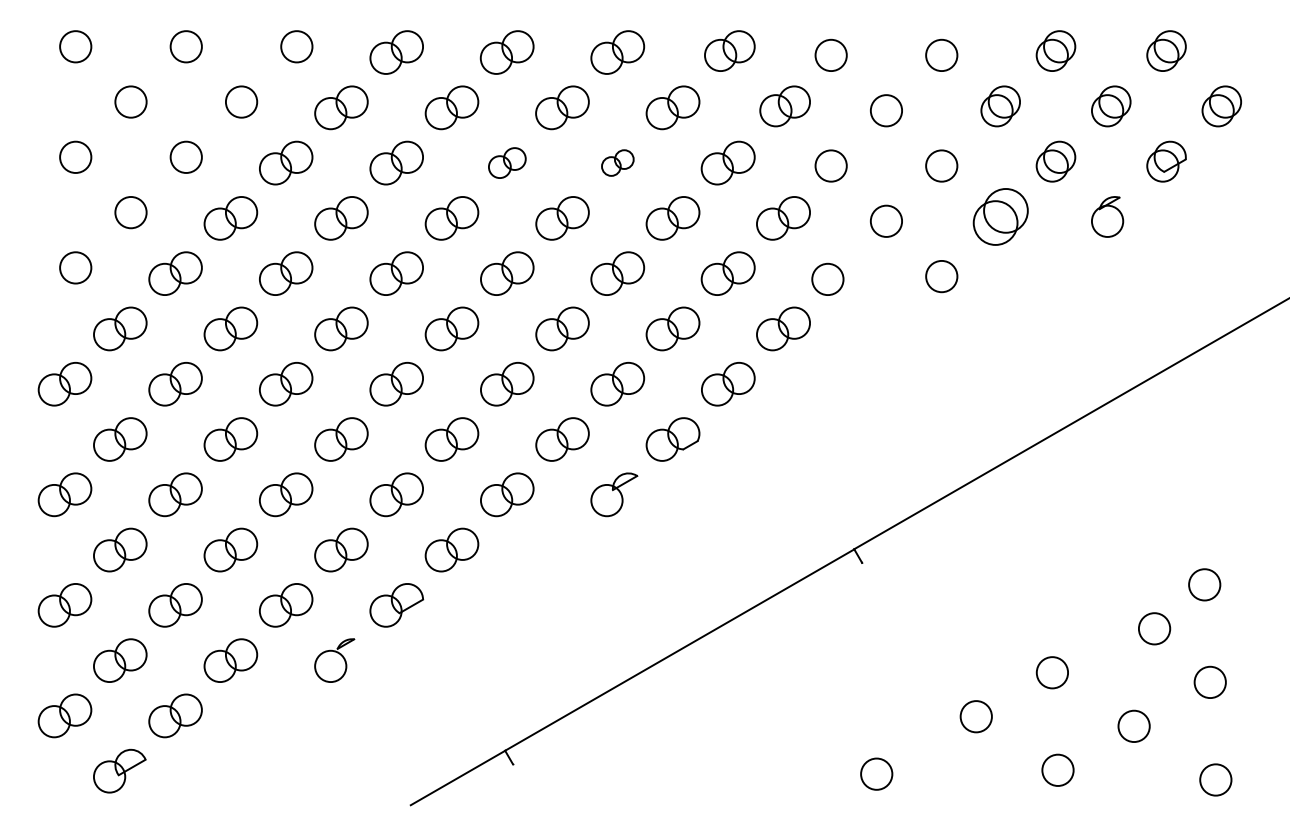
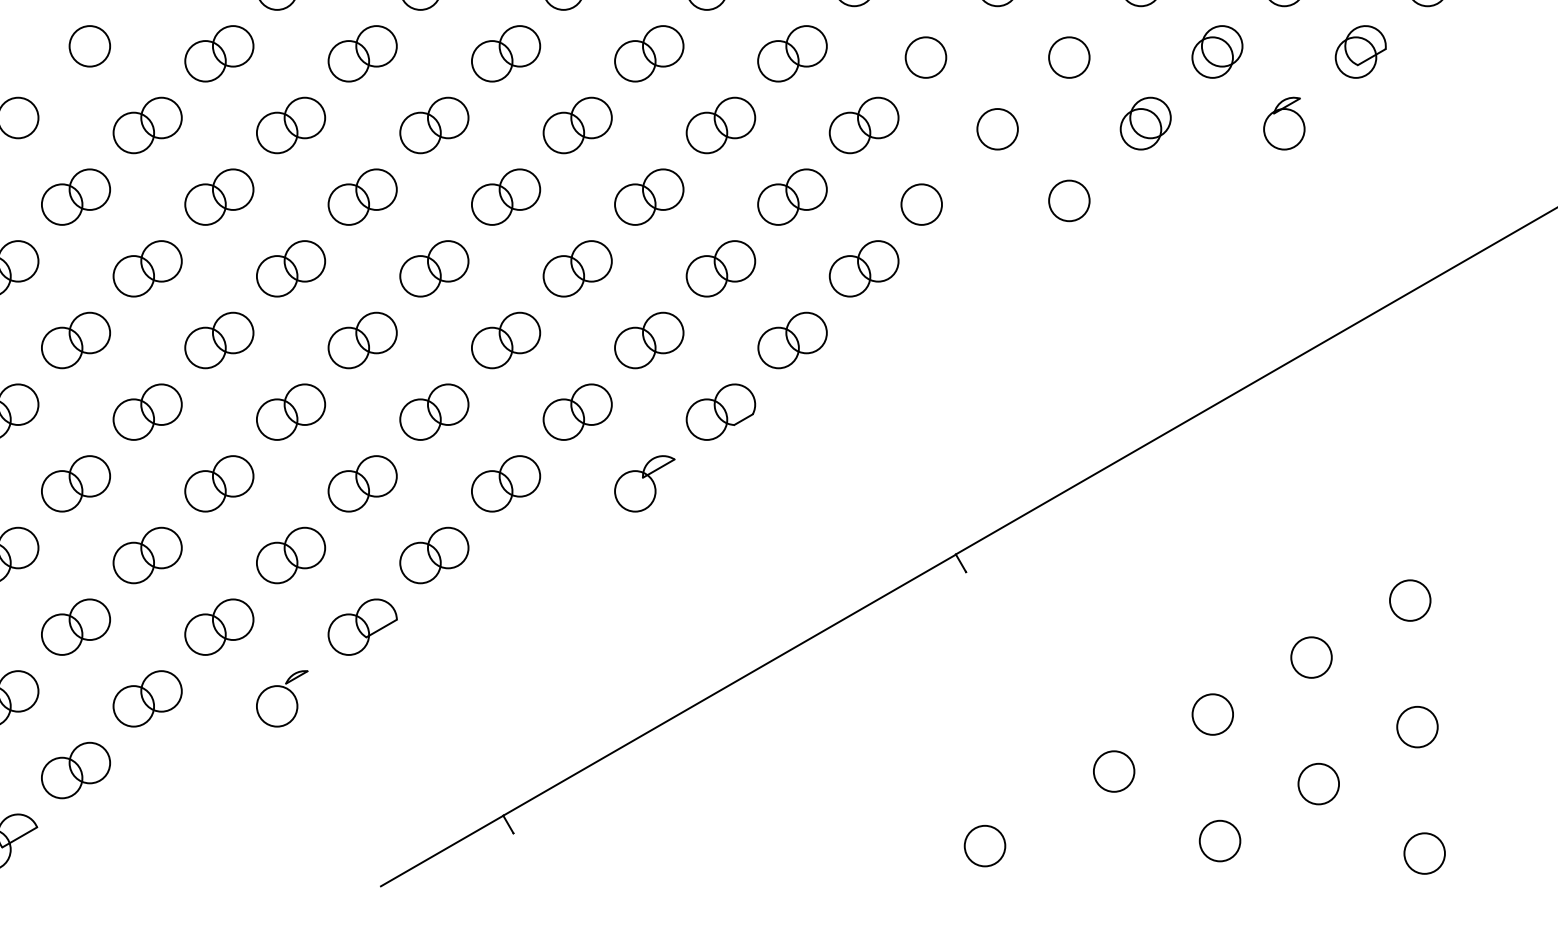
part: (507, 162) -> (506, 53), size x1.43
part: (617, 162) -> (648, 53), size x1.67
part: (1000, 216) -> (1145, 123), size x0.71
circle: (1154, 628) -> (1311, 657), moved

